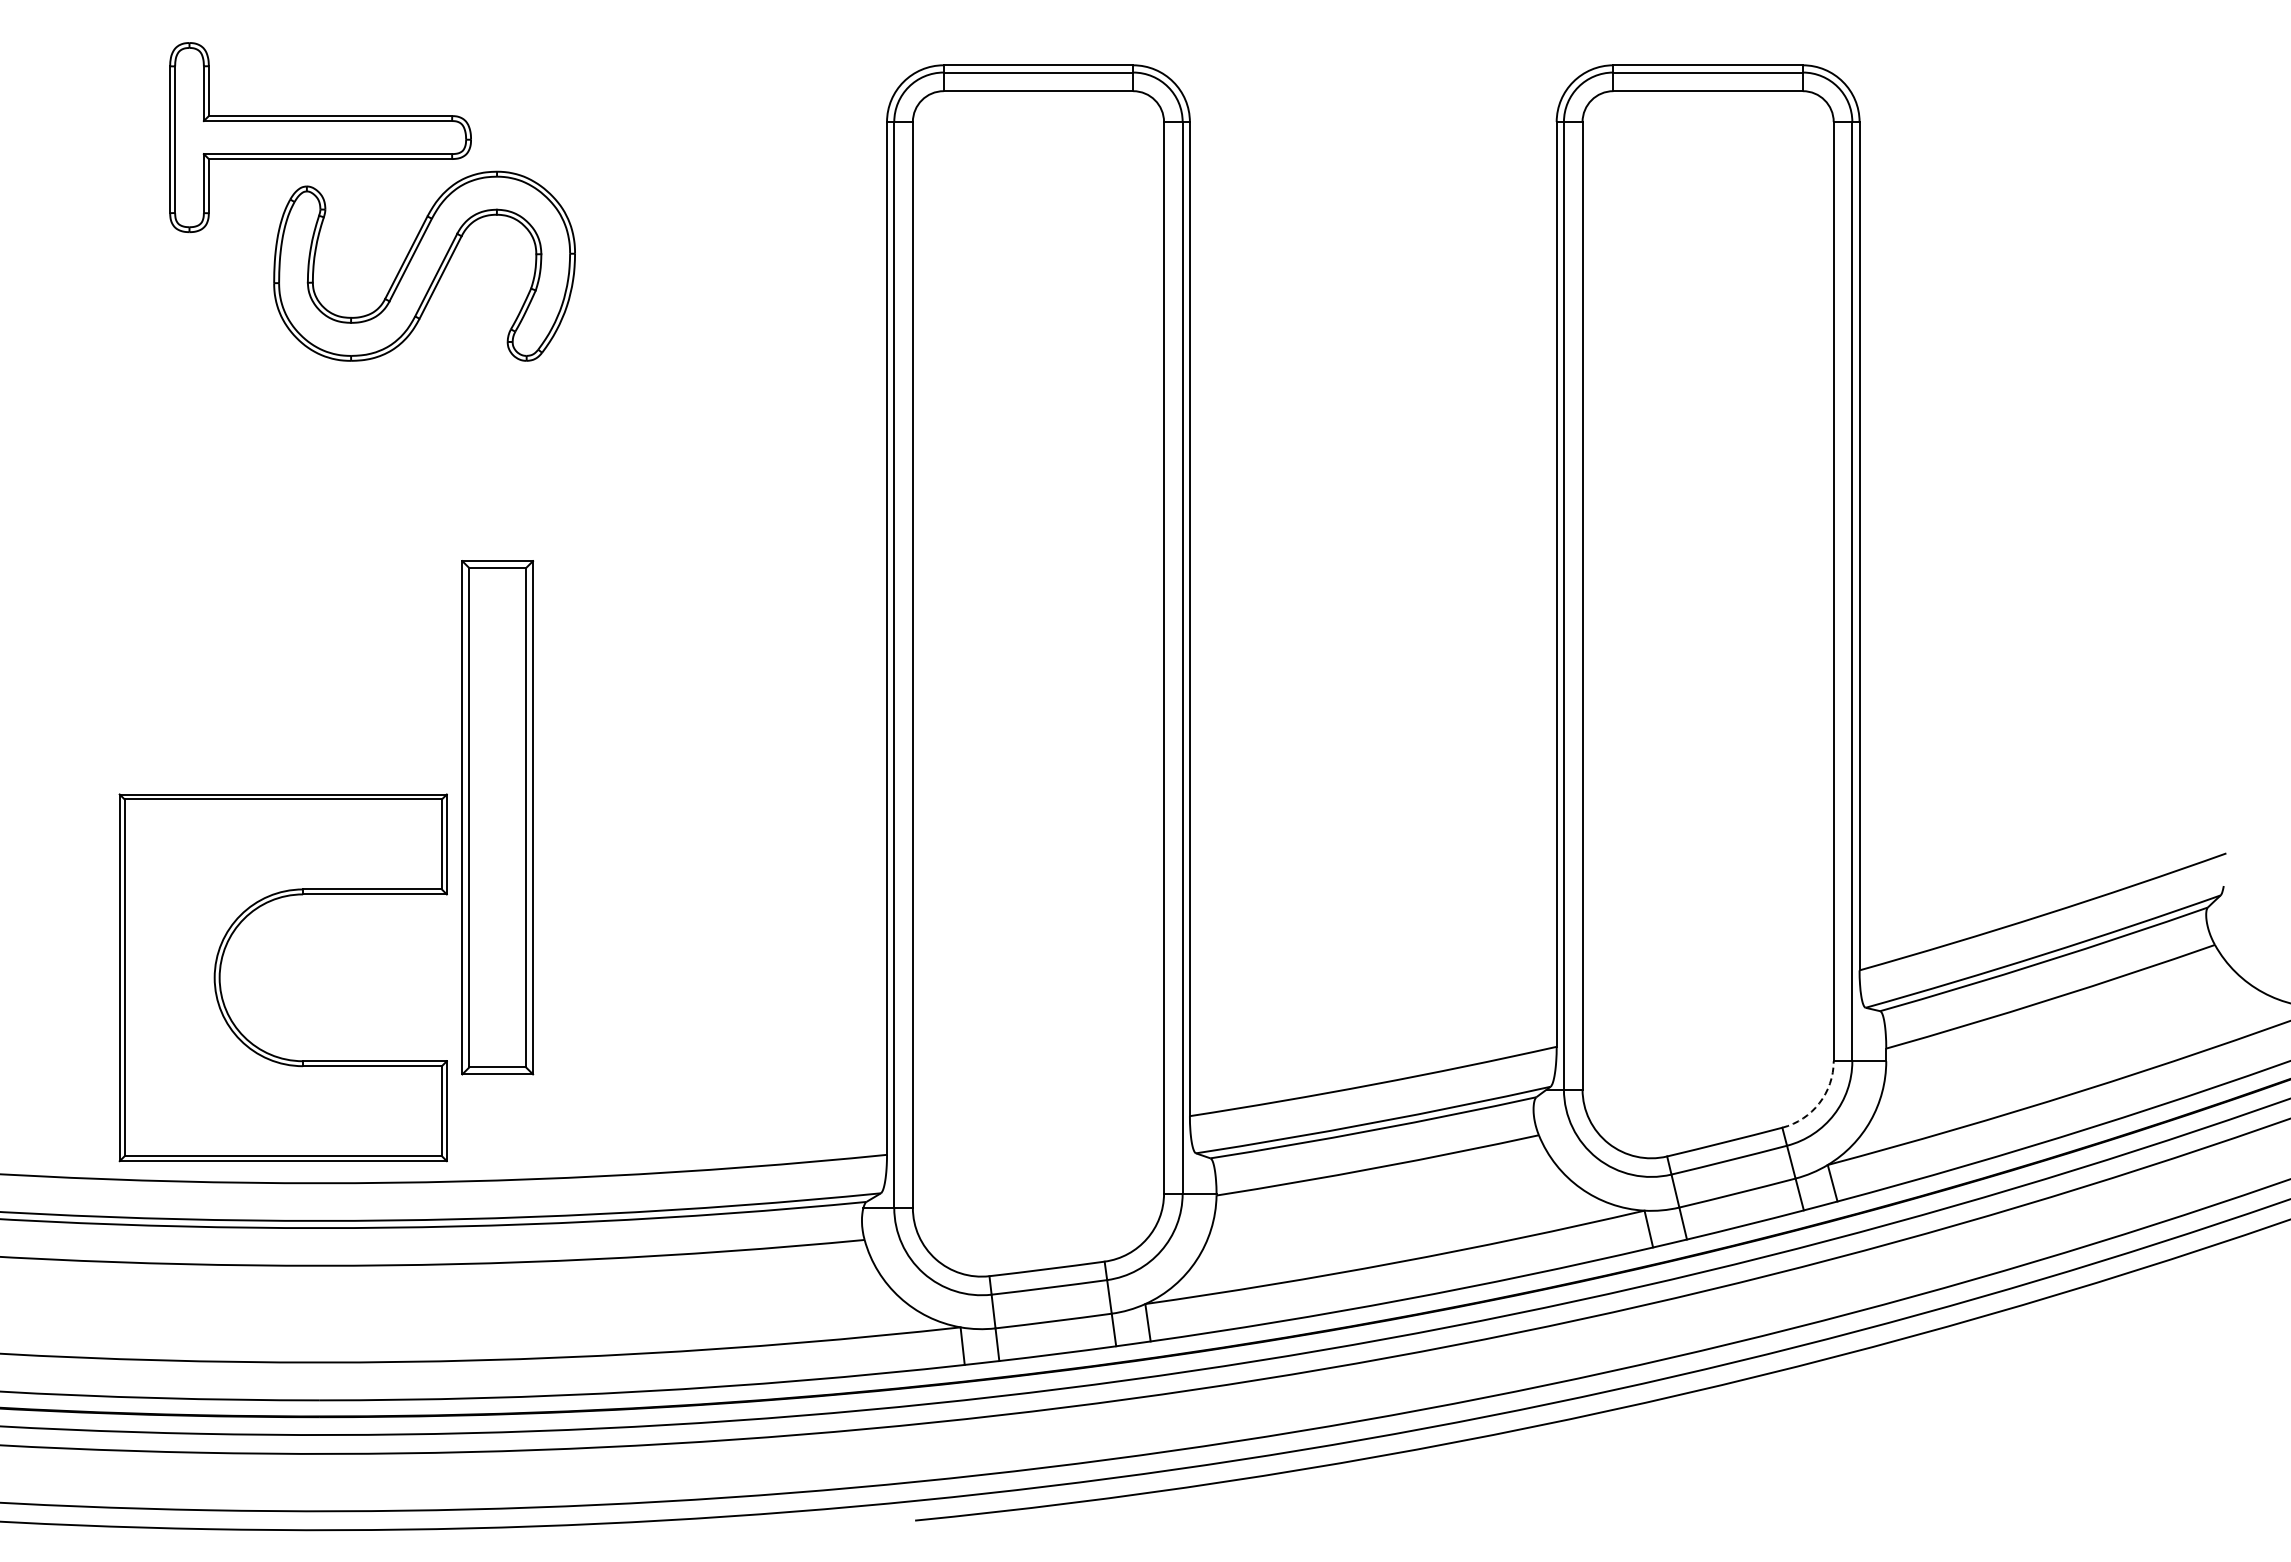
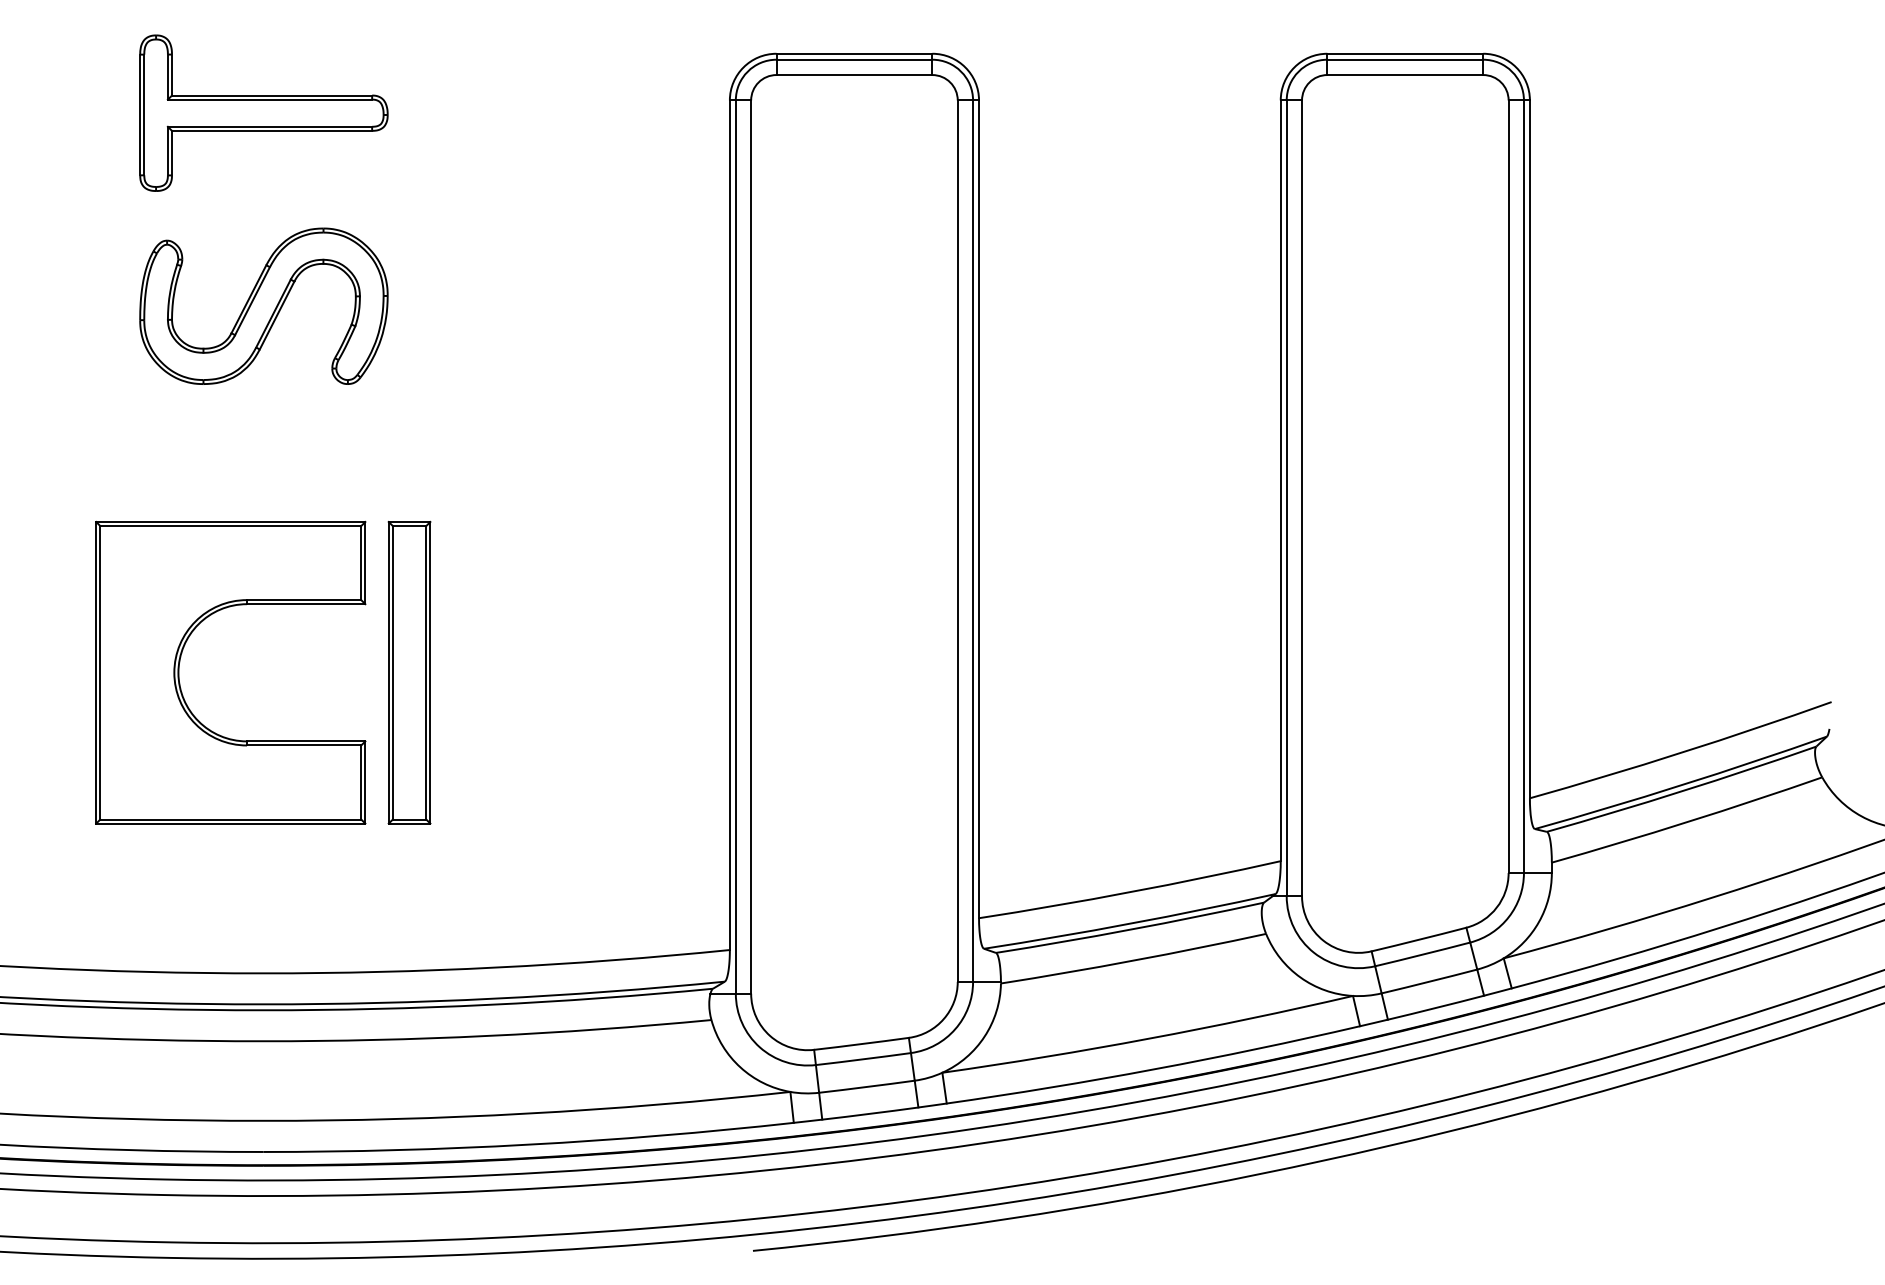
part: (424, 265) -> (263, 305), moved
part: (497, 817) -> (409, 672), size x0.71
part: (221, 968) -> (179, 665), moved
arc: (1819, 1103) -> (1496, 907), dashed -> solid

